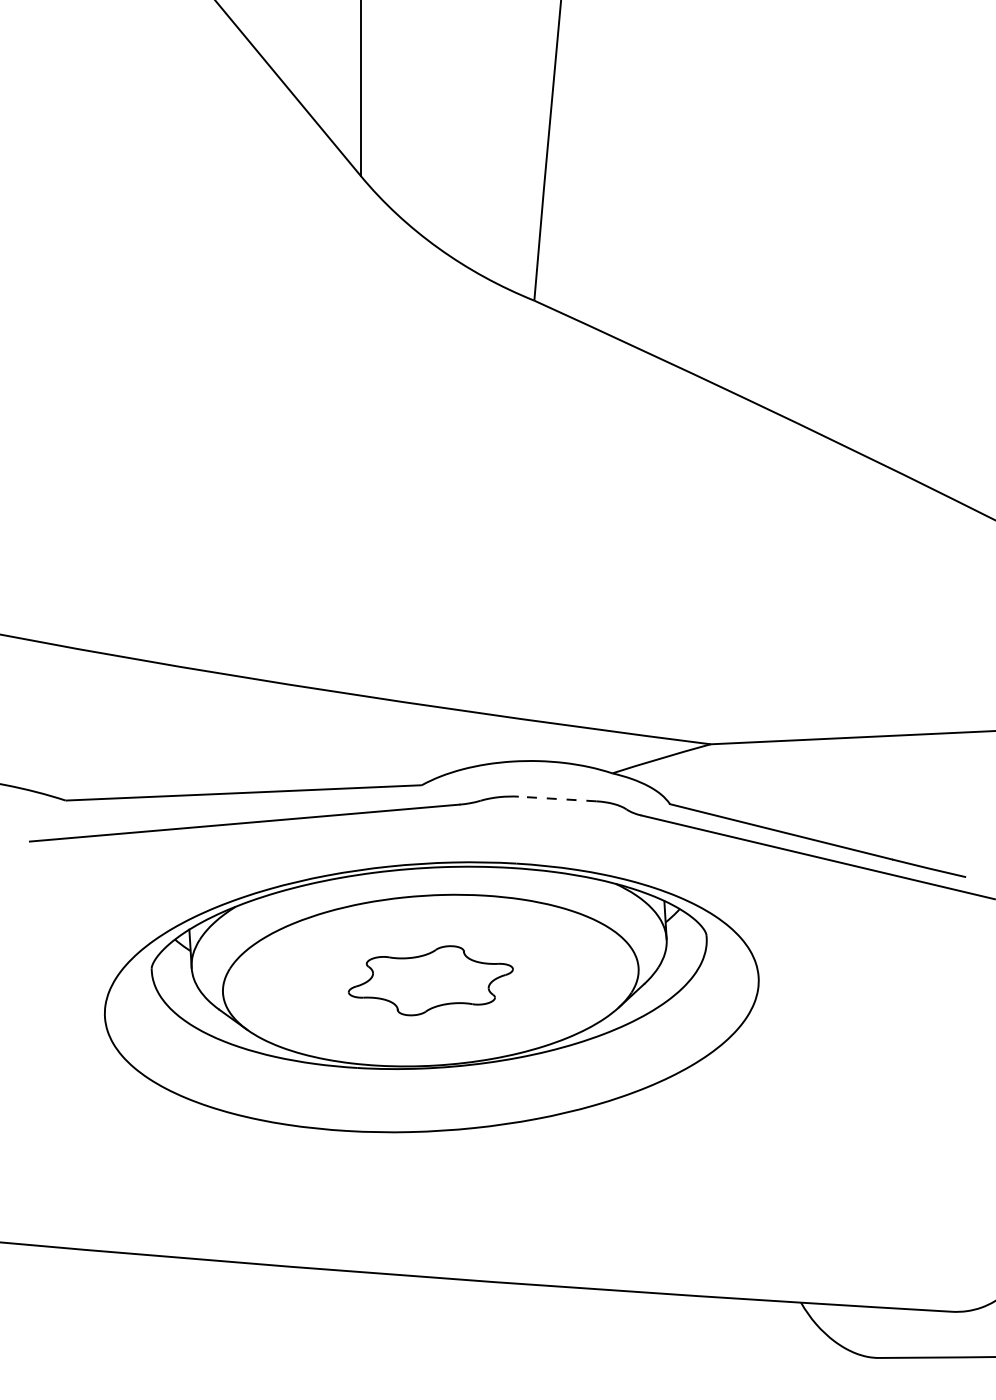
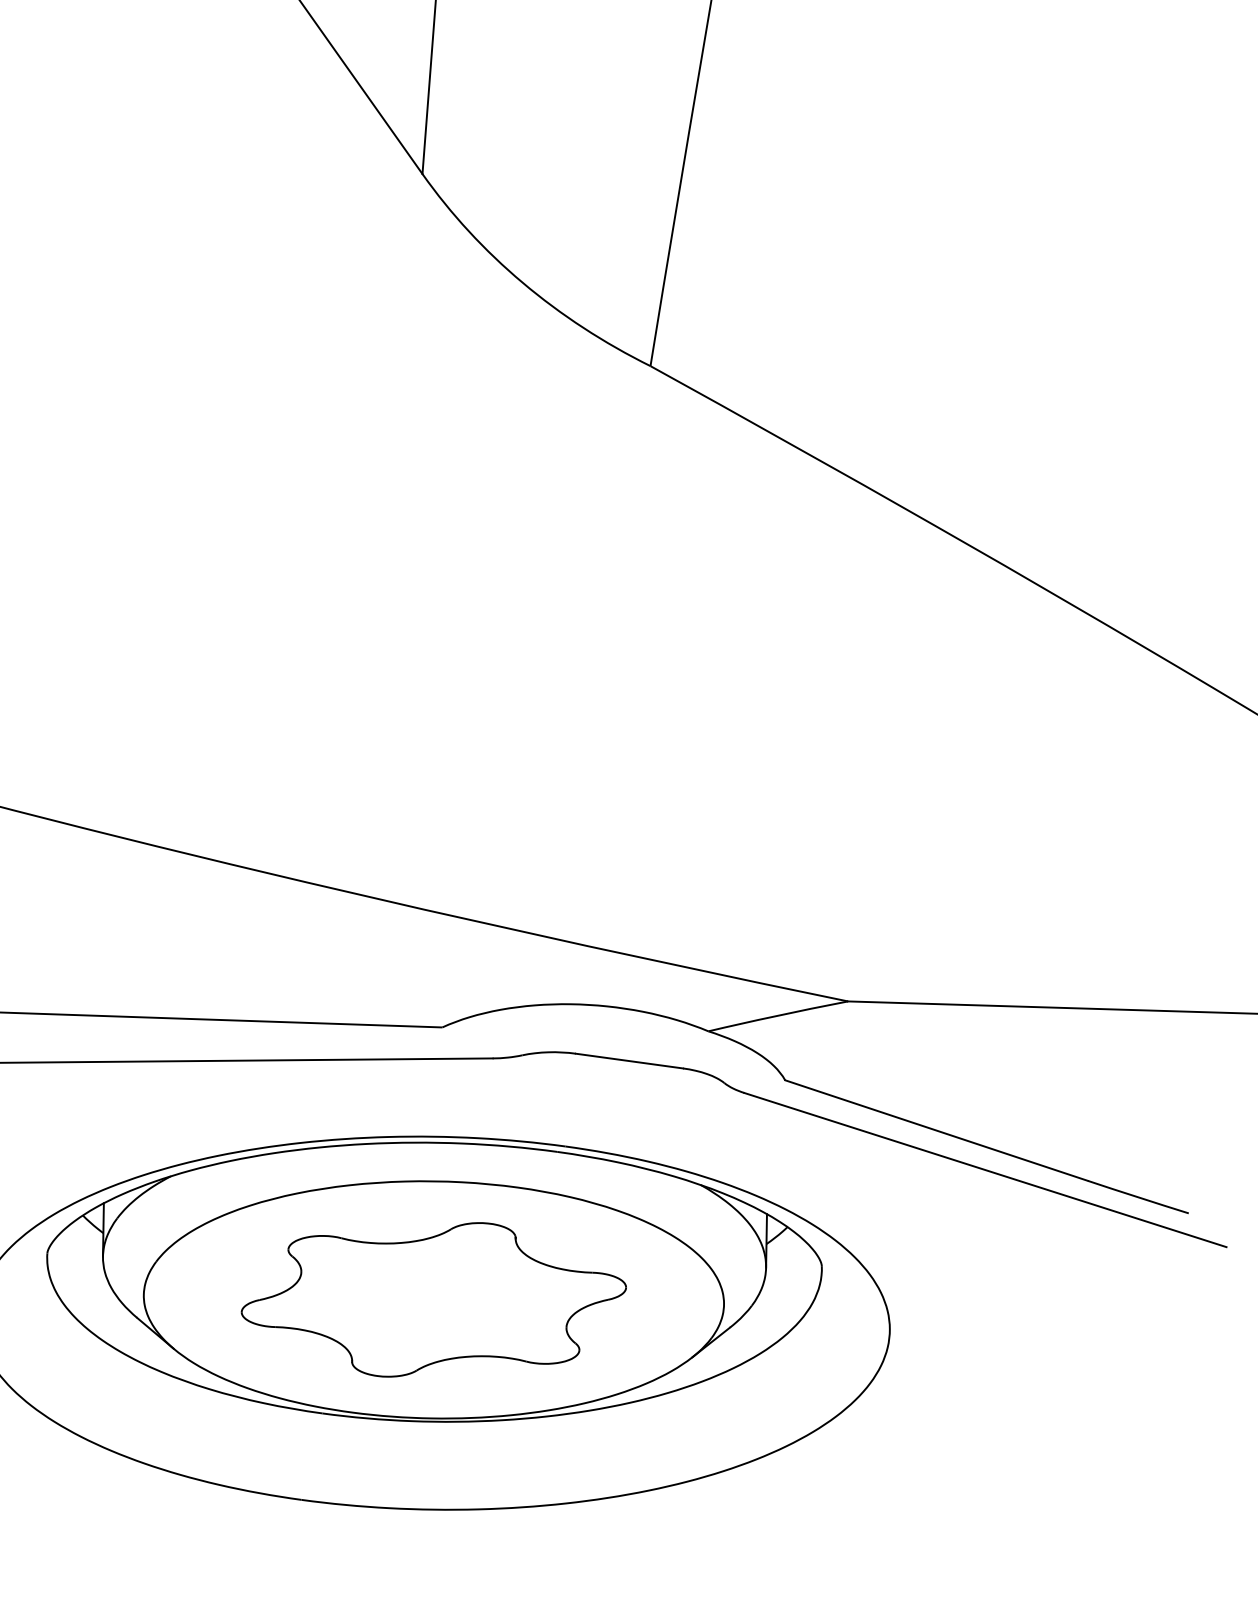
line: (557, 799) -> (629, 1061), dashed -> solid
part: (430, 980) -> (433, 1299), size x1.67

